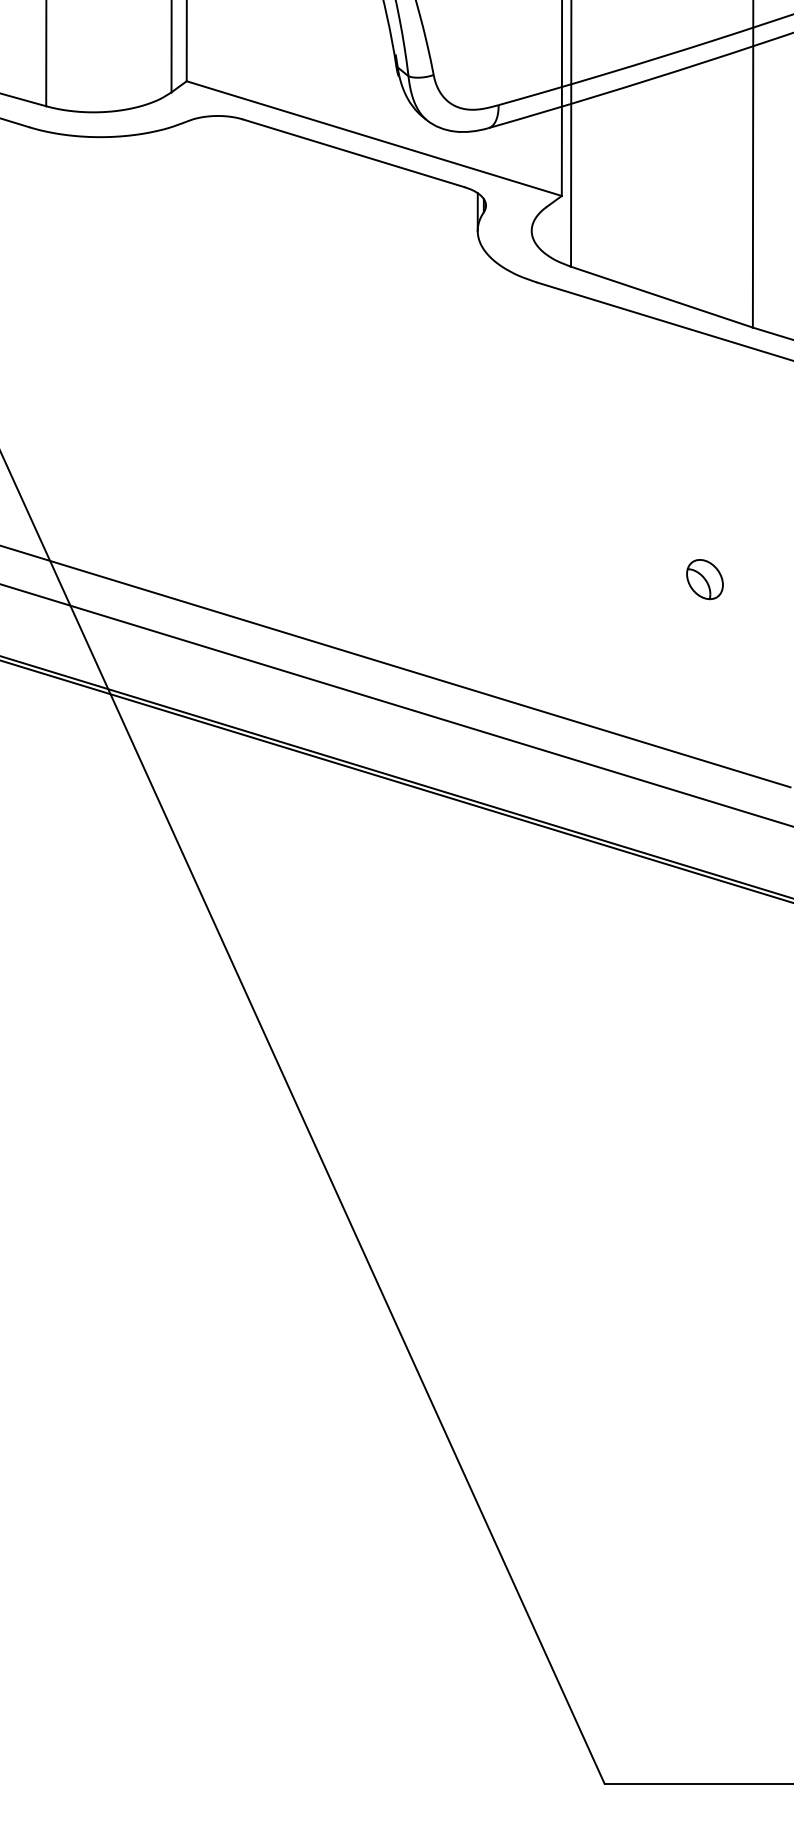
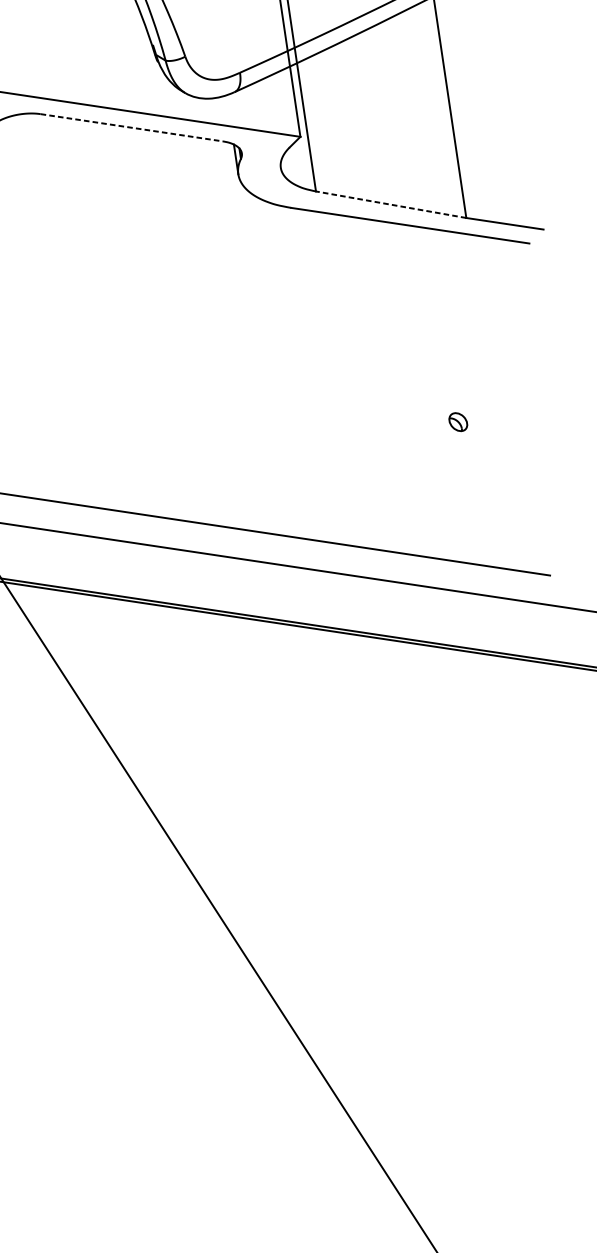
line: (354, 153) -> (132, 127), solid -> dashed
line: (661, 297) -> (390, 205), solid -> dashed
part: (704, 579) -> (457, 422), size x0.6

